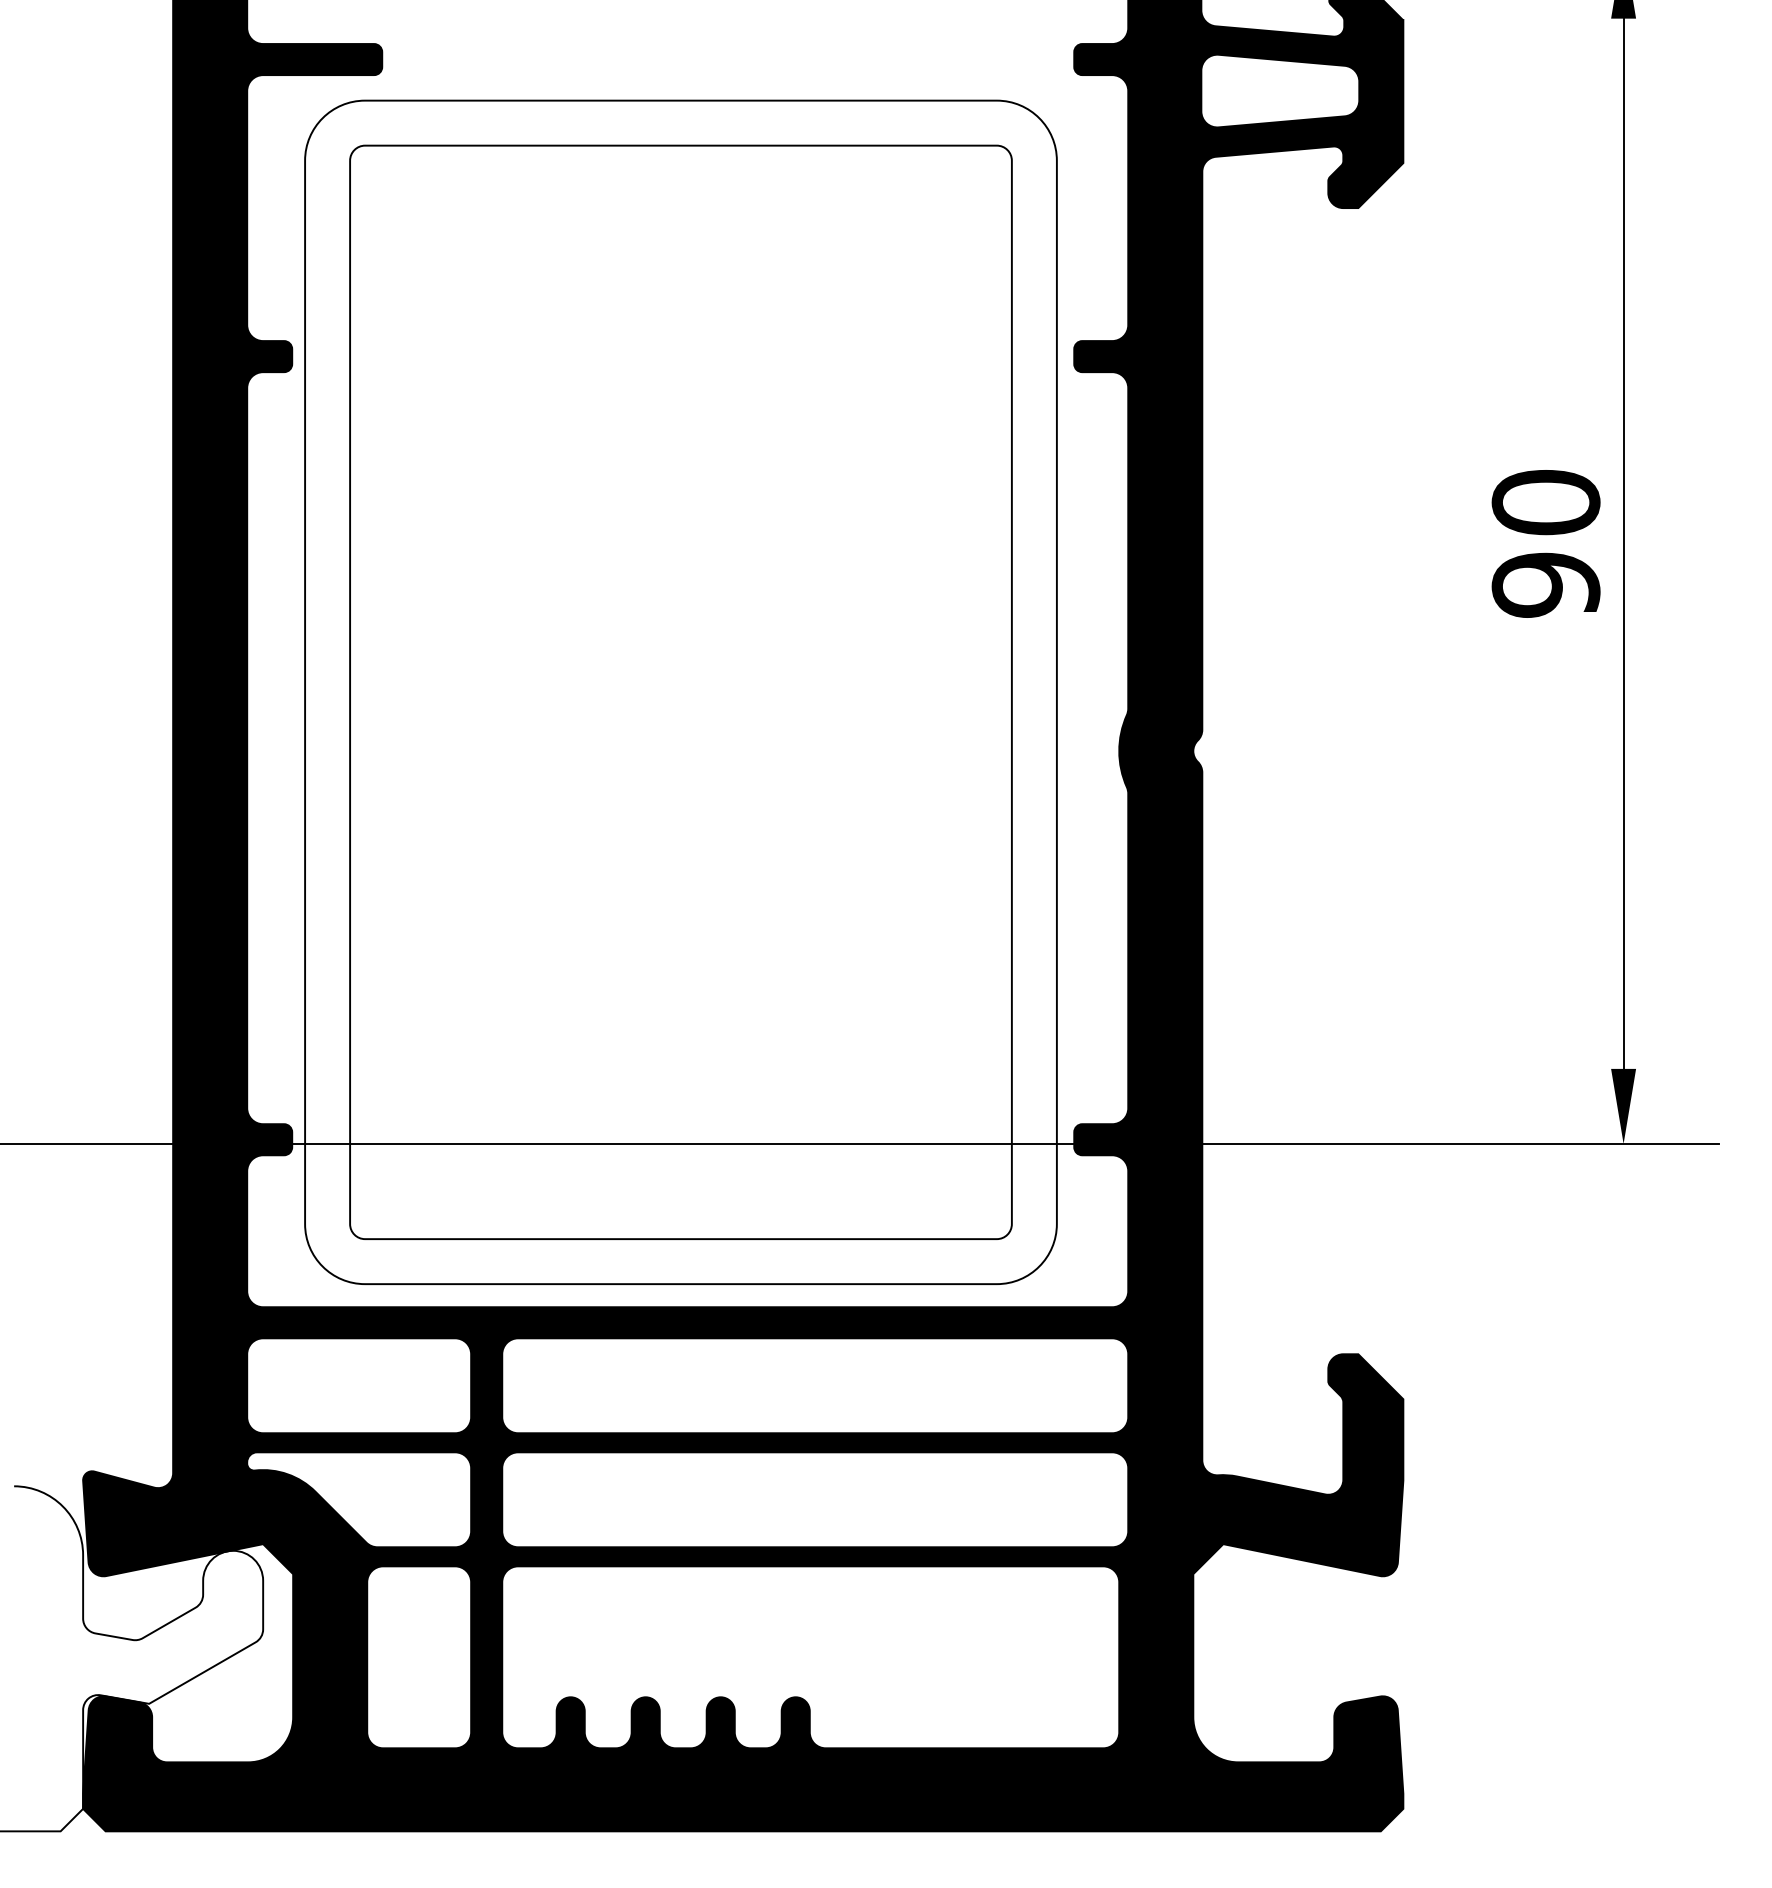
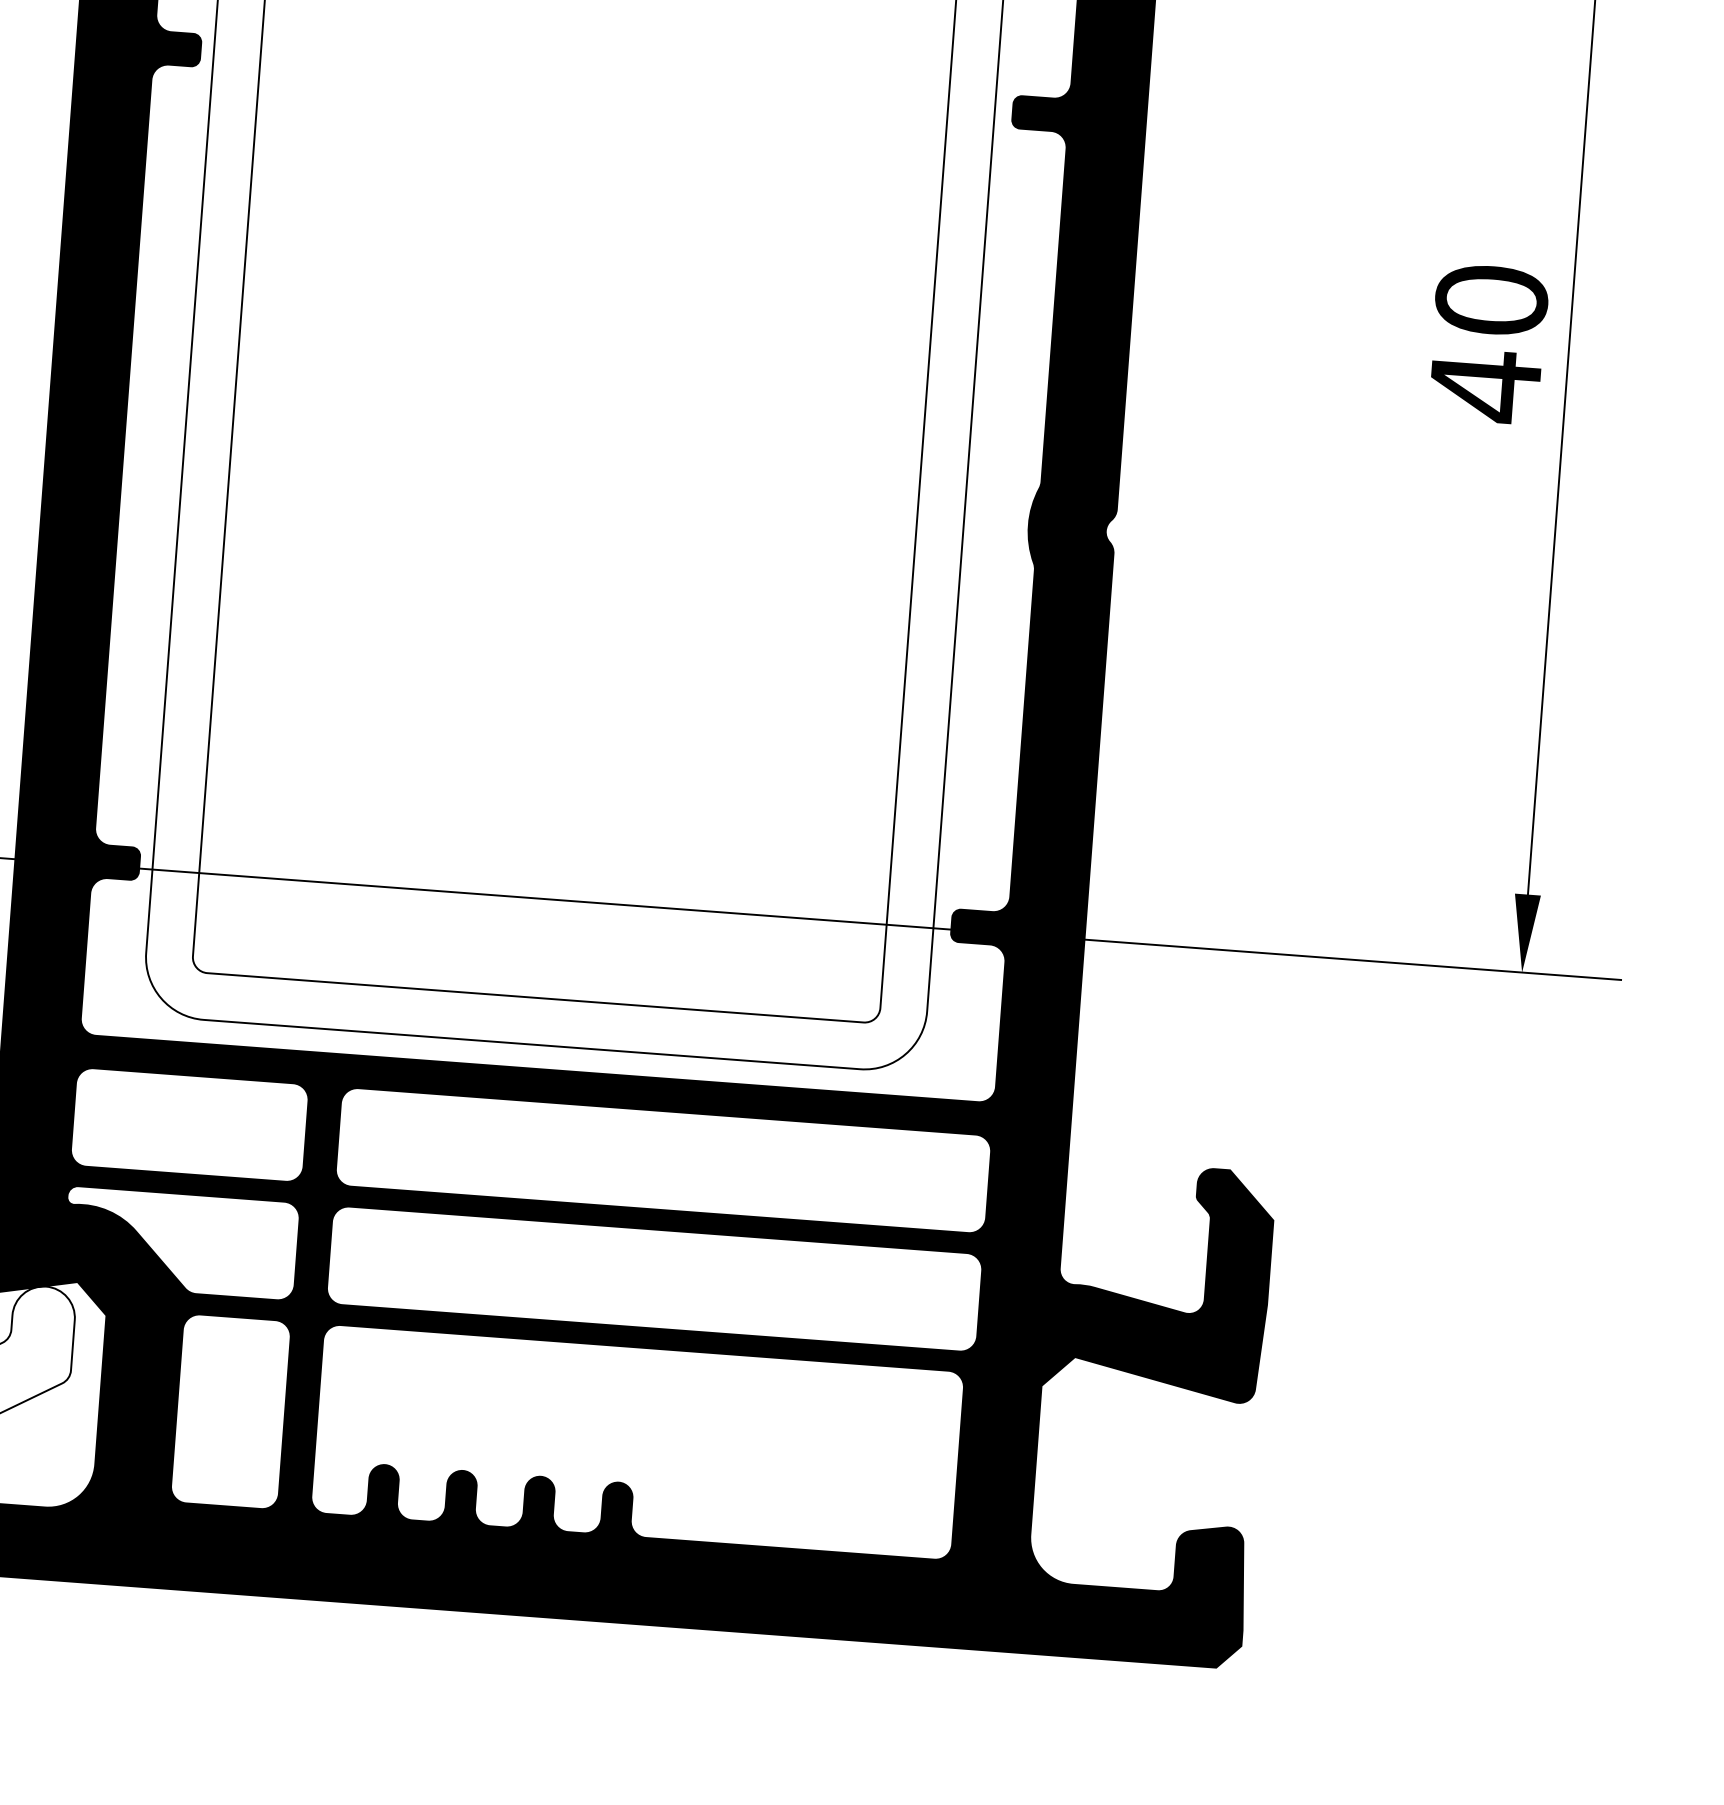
text: (1545, 585) -> (1484, 386), 90 -> 40

